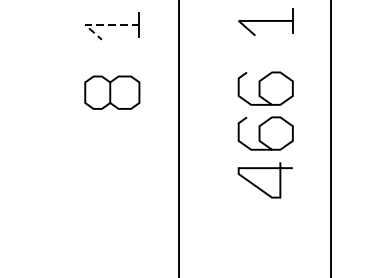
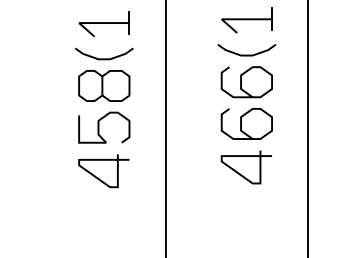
line: (99, 25) -> (92, 23), dashed -> solid
curve: (265, 58) -> (246, 54), added
curve: (112, 63) -> (104, 58), added
curve: (107, 137) -> (99, 127), added
curve: (106, 191) -> (98, 177), added

